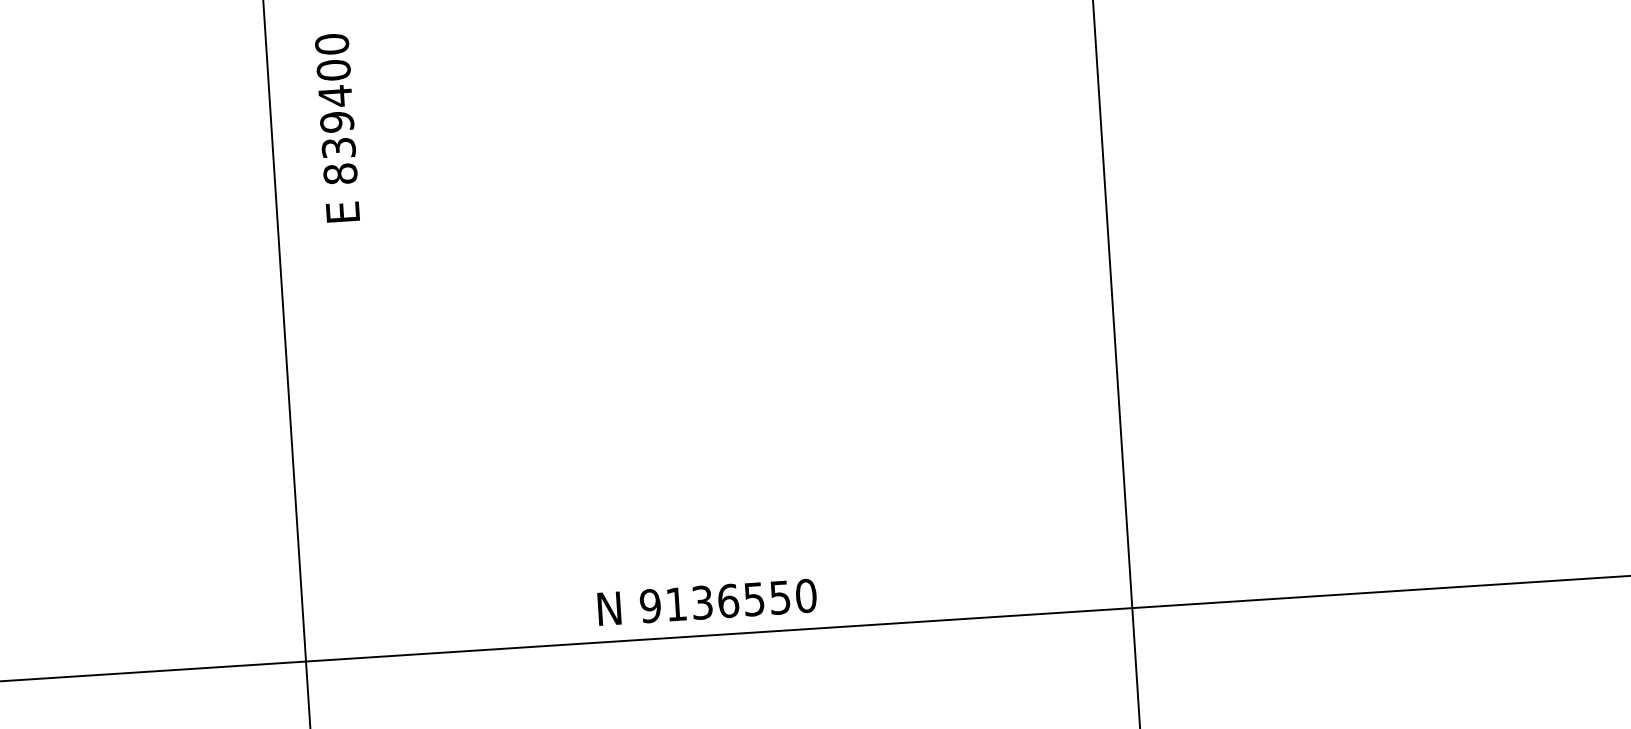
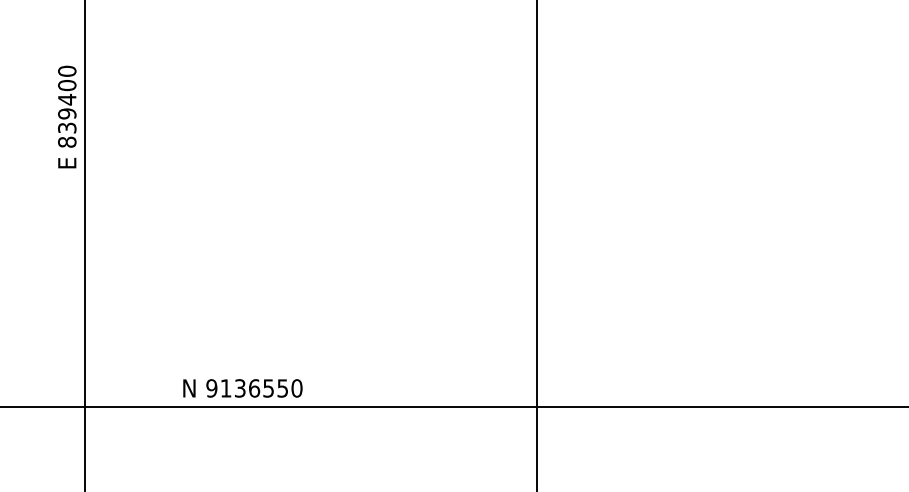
text: (337, 126) -> (67, 116), moved
text: (706, 602) -> (242, 388), moved

